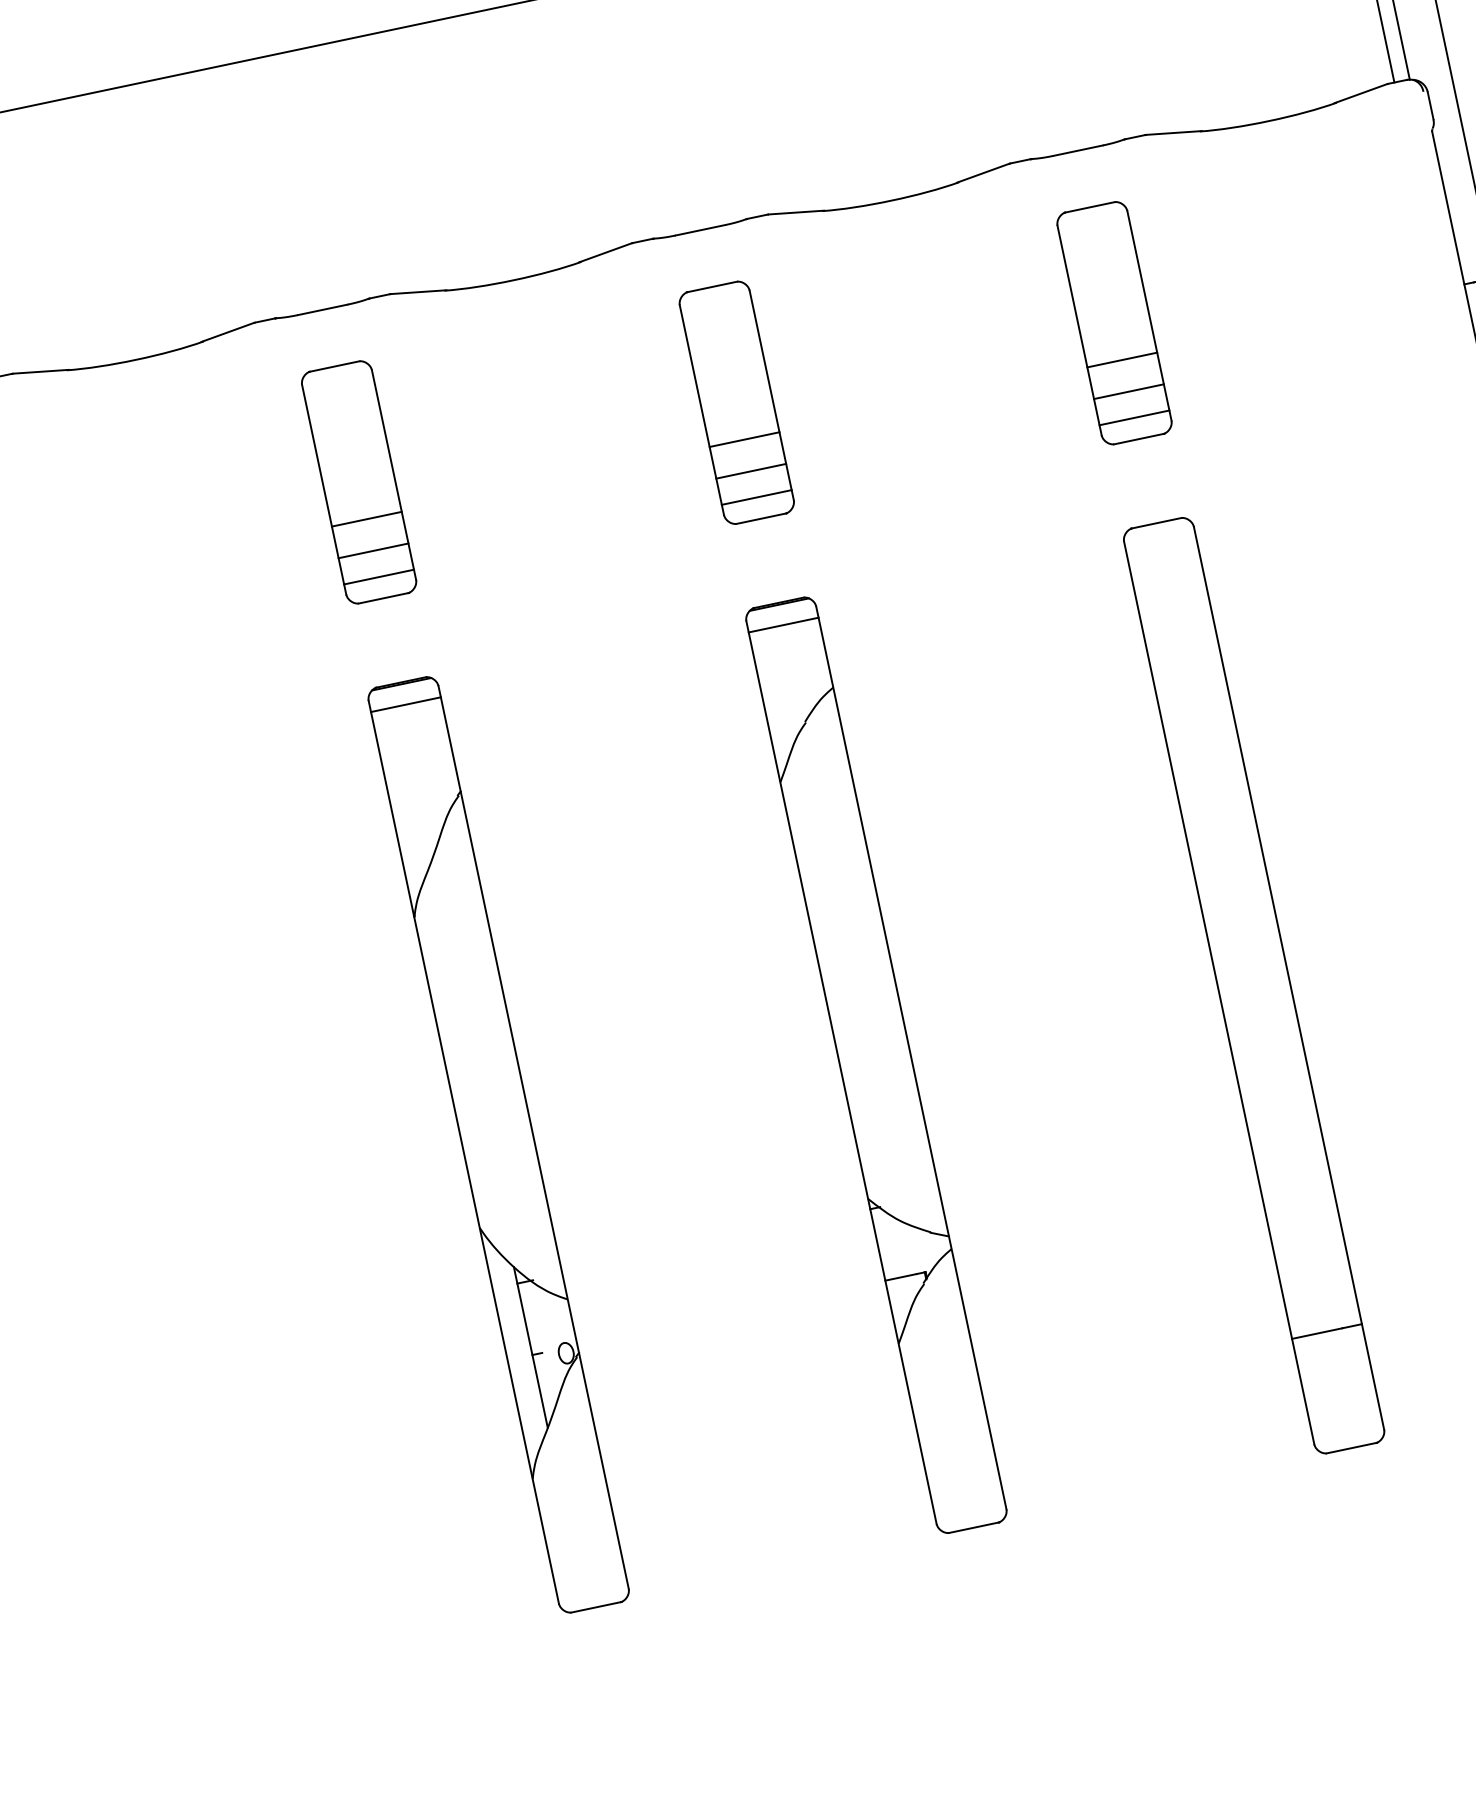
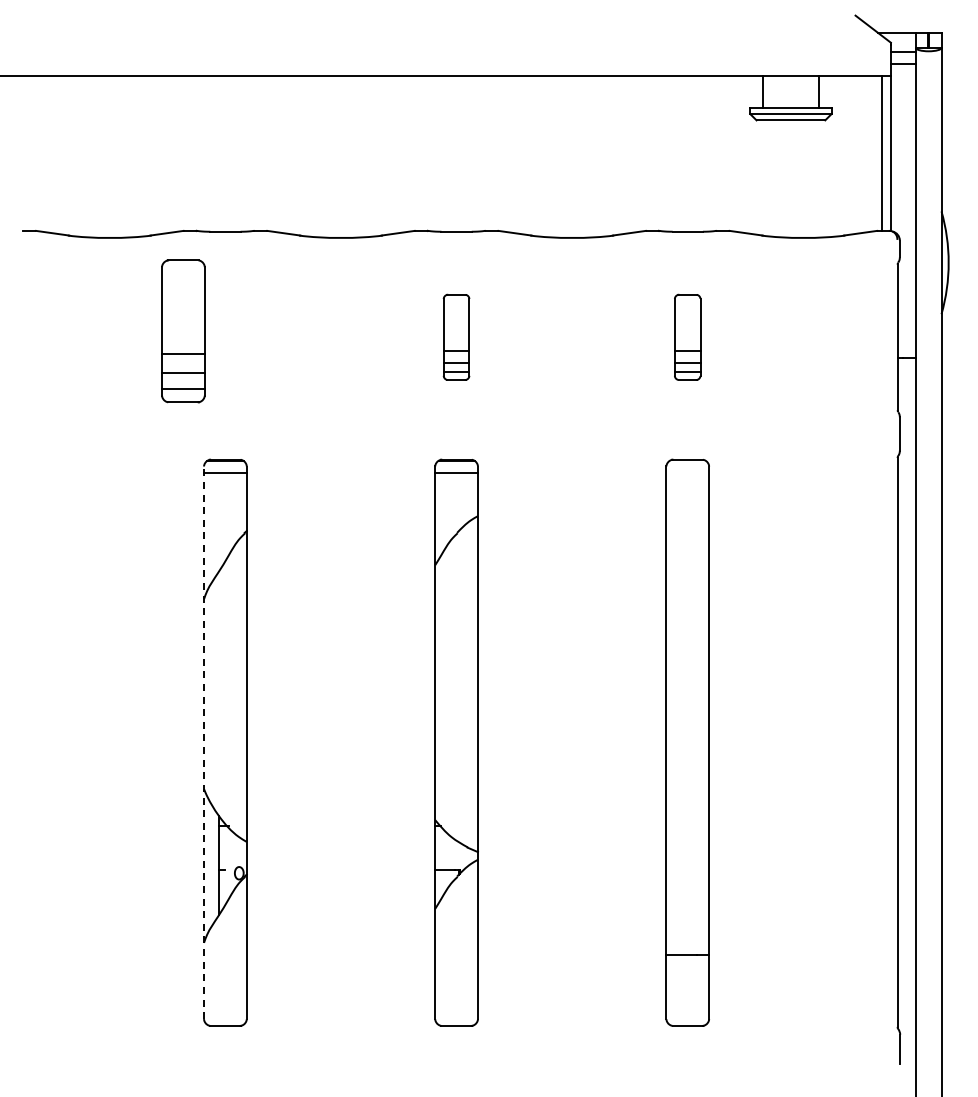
part: (1114, 323) -> (687, 337), size x0.6
part: (736, 403) -> (456, 337), size x0.6
part: (359, 482) -> (183, 331), moved
line: (464, 1151) -> (204, 742), solid -> dashed

